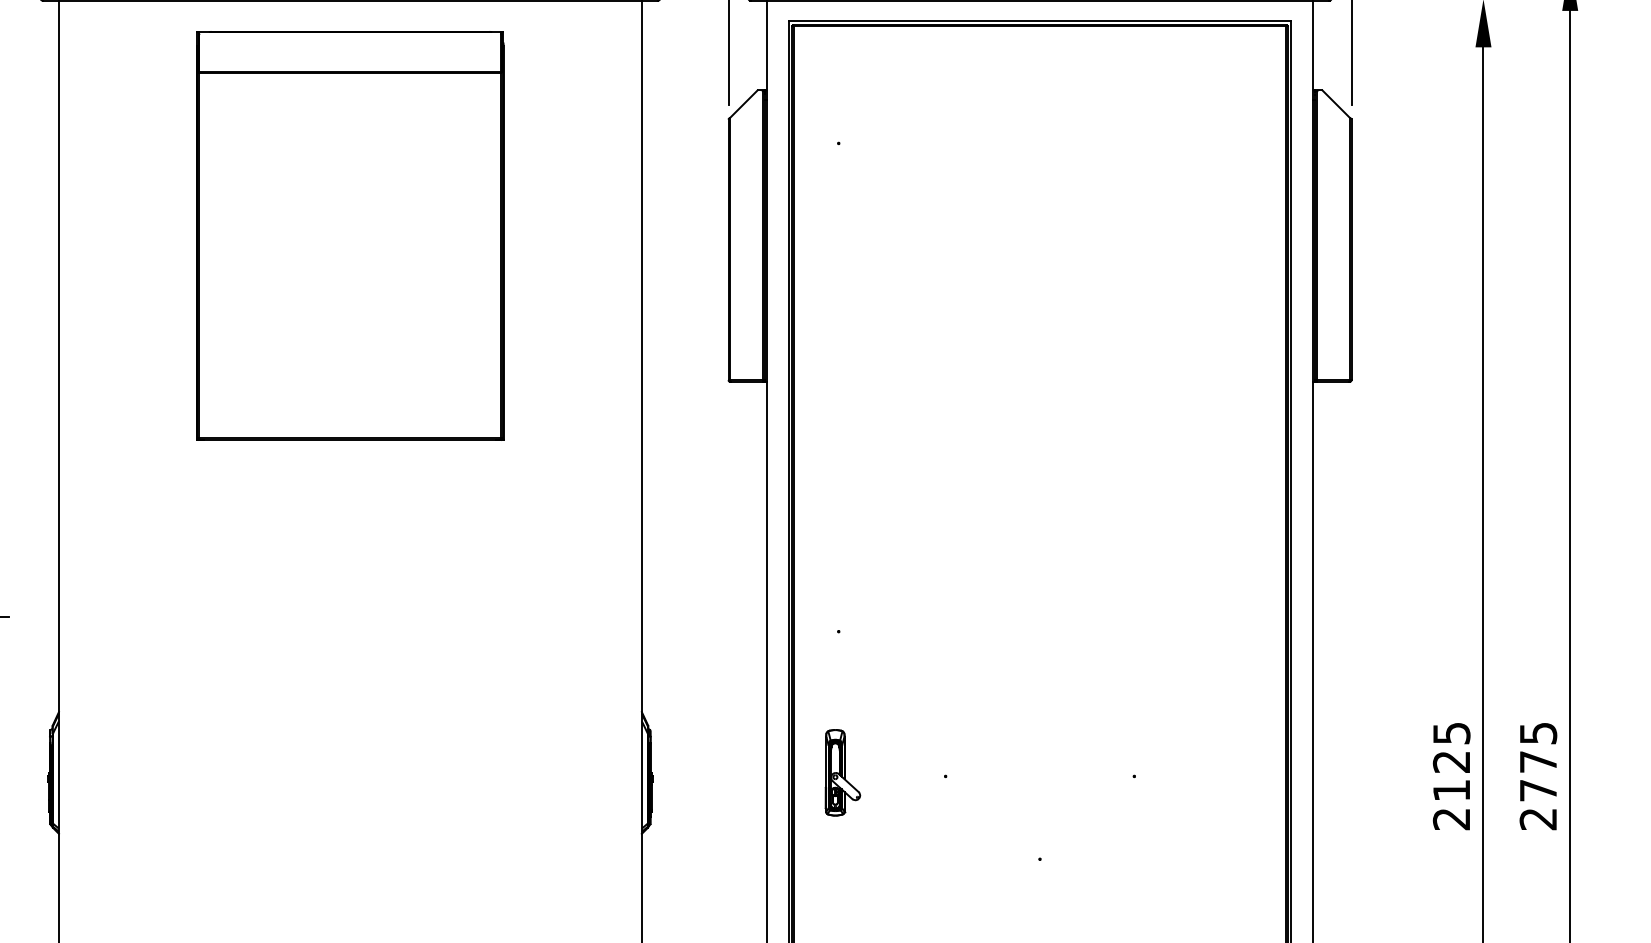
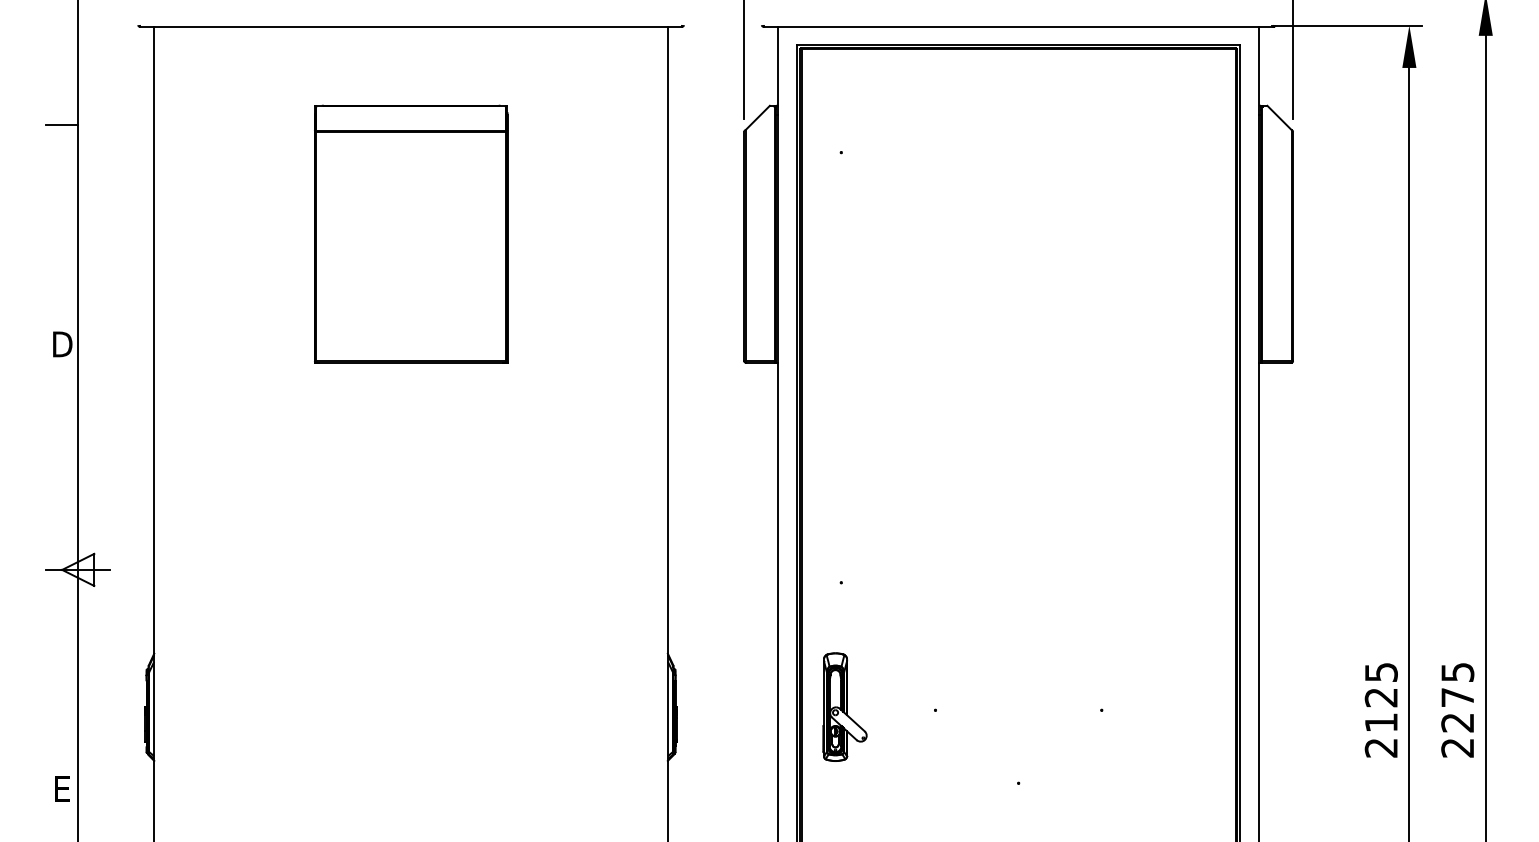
part: (350, 235) -> (411, 233), size x0.71
part: (842, 772) -> (844, 706), size x1.43
text: (1538, 790) -> (1457, 722), 2775 -> 2275

